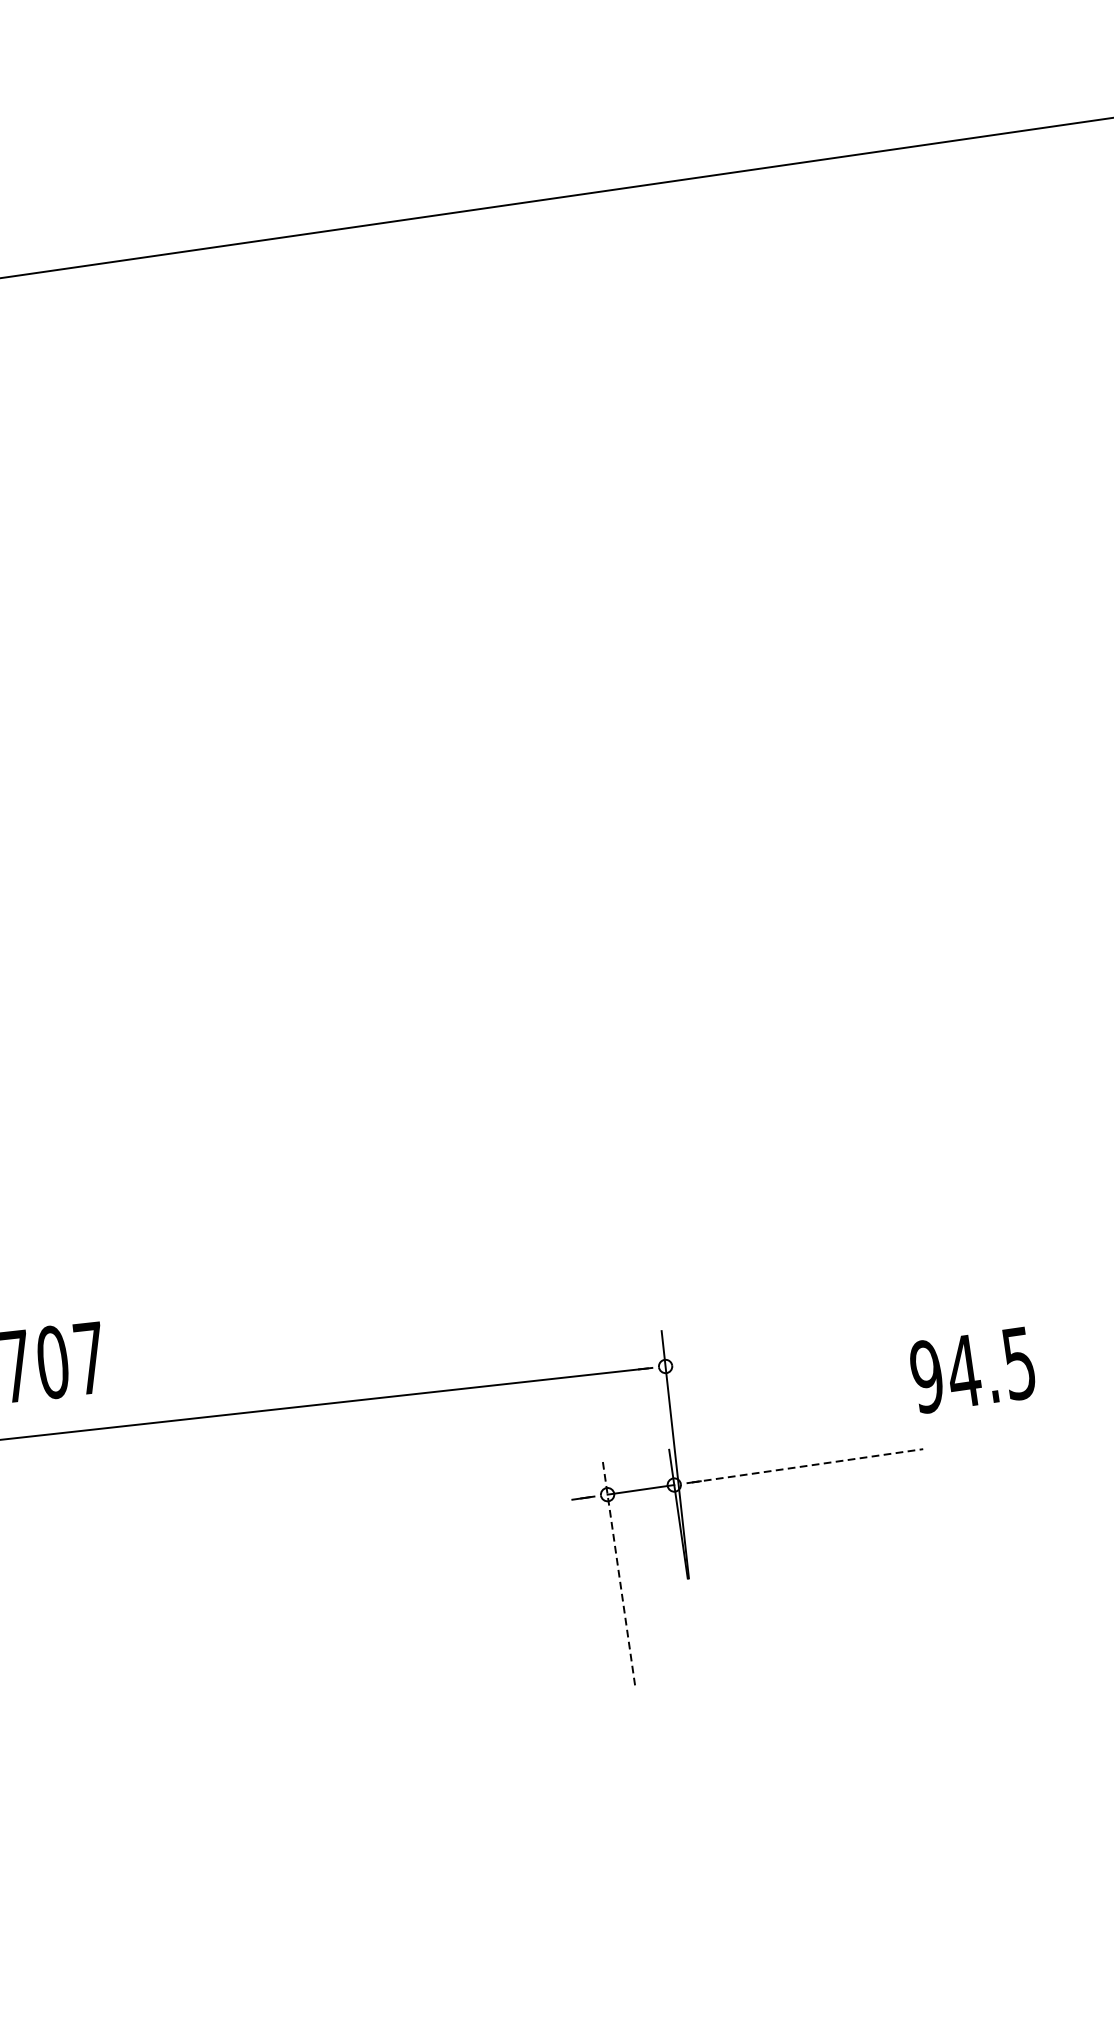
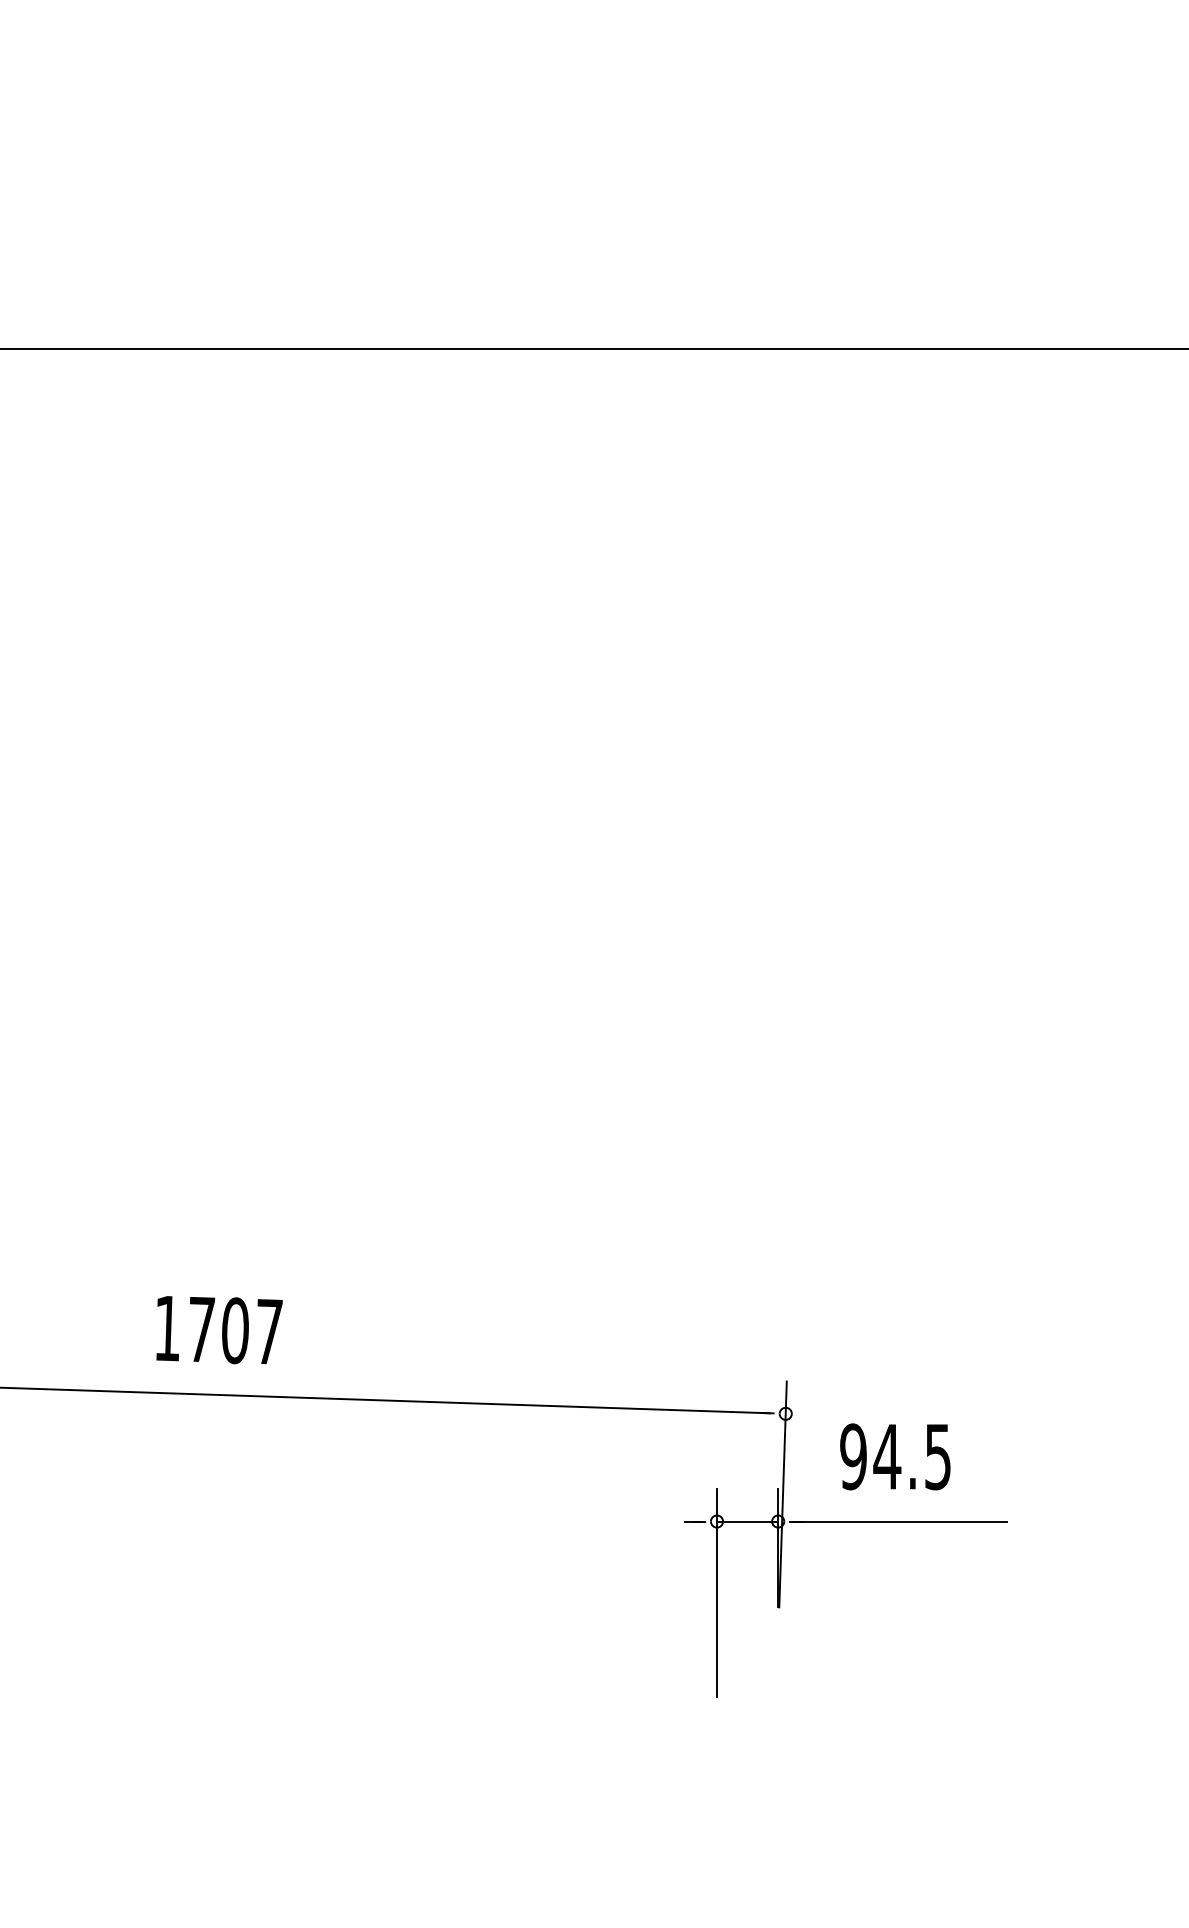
text: (972, 1369) -> (895, 1456), moved
line: (808, 1465) -> (901, 1521), dashed -> solid
line: (618, 1572) -> (716, 1592), dashed -> solid

